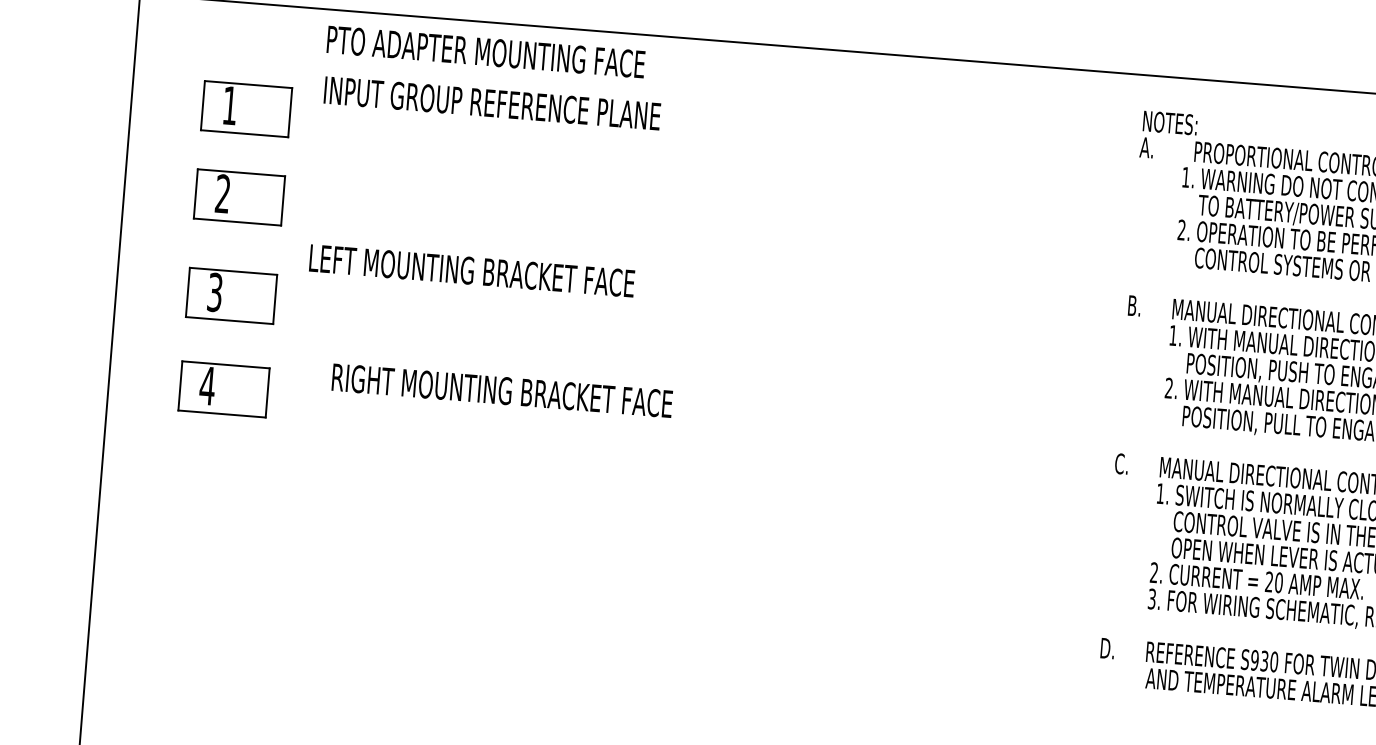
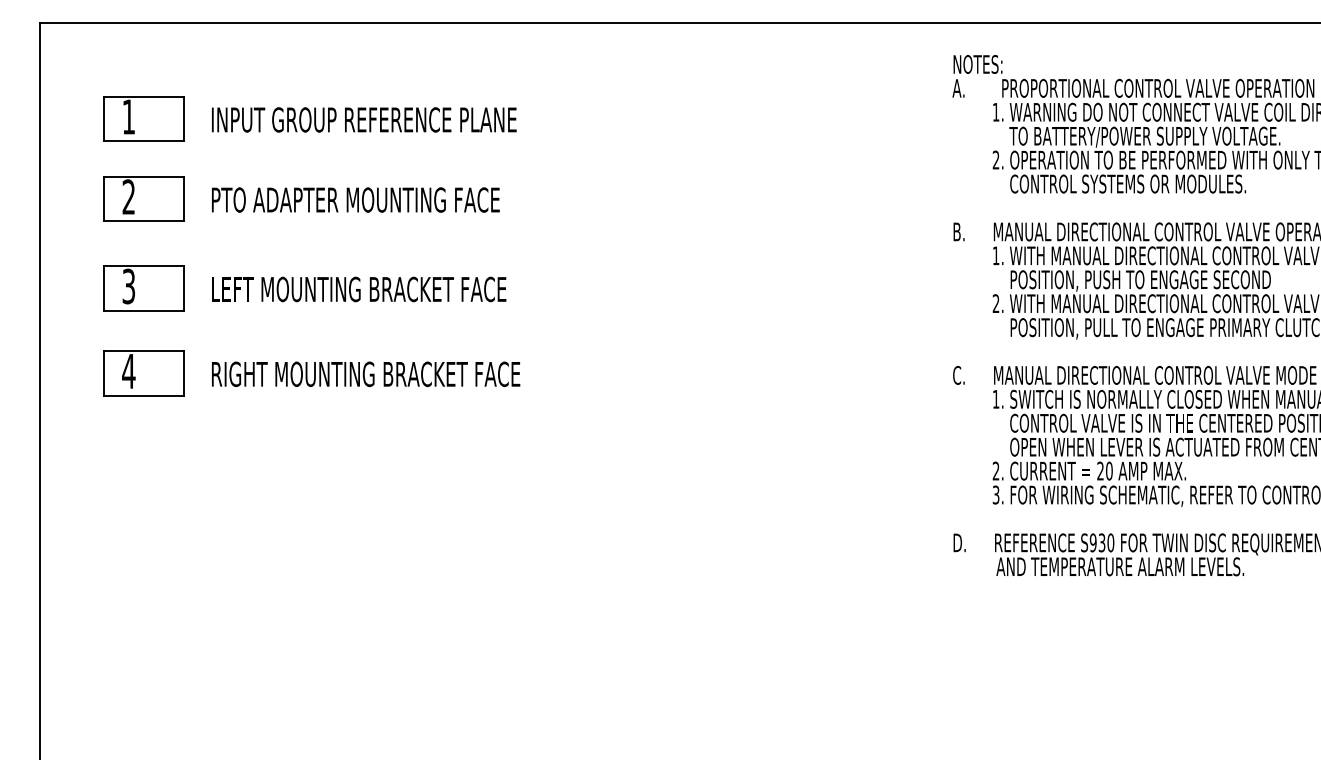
text: (485, 51) -> (355, 199), moved
text: (492, 103) -> (364, 119), moved
text: (472, 271) -> (359, 289), moved
text: (502, 391) -> (366, 374), moved

